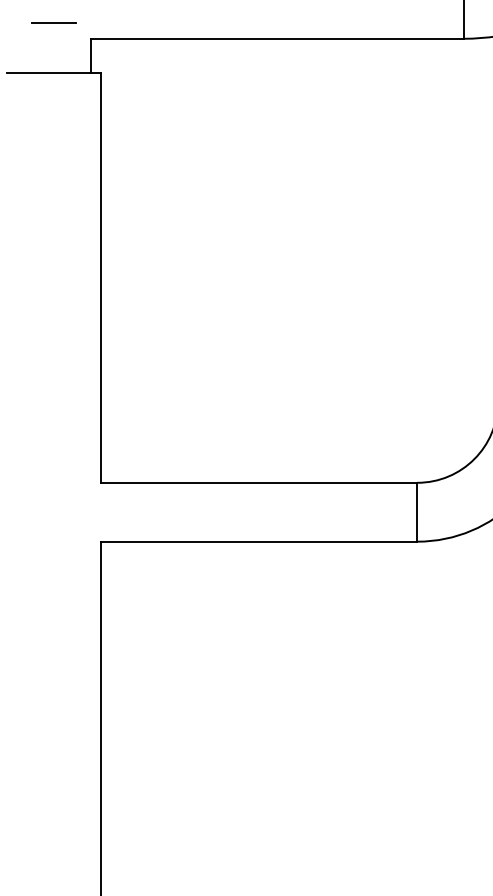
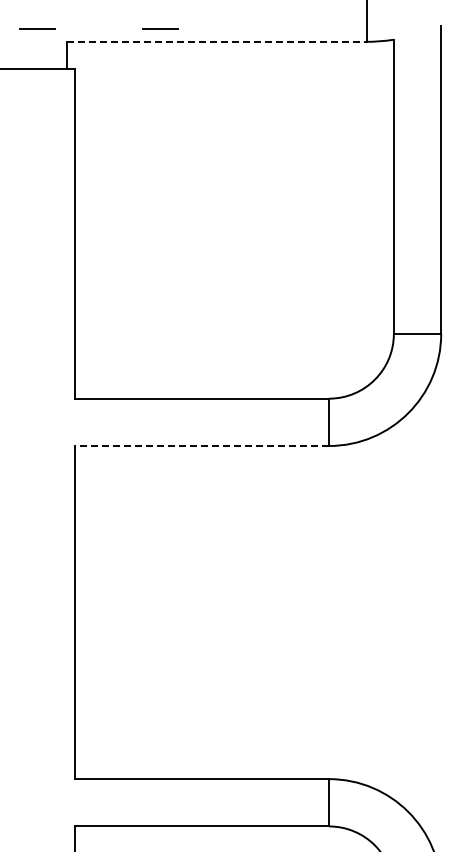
line: (207, 22) -> (160, 28), added
line: (277, 38) -> (216, 41), solid -> dashed
line: (258, 541) -> (201, 445), solid -> dashed

